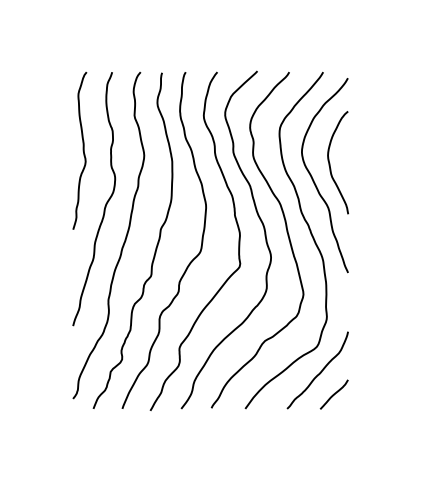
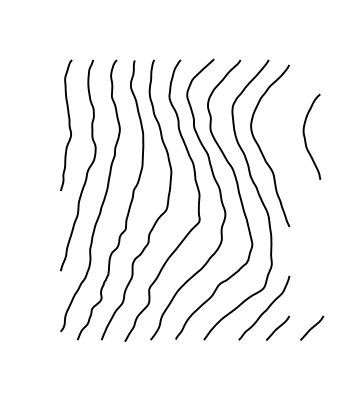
curve: (330, 163) -> (305, 137), moved
line: (374, 394) -> (311, 328), added

